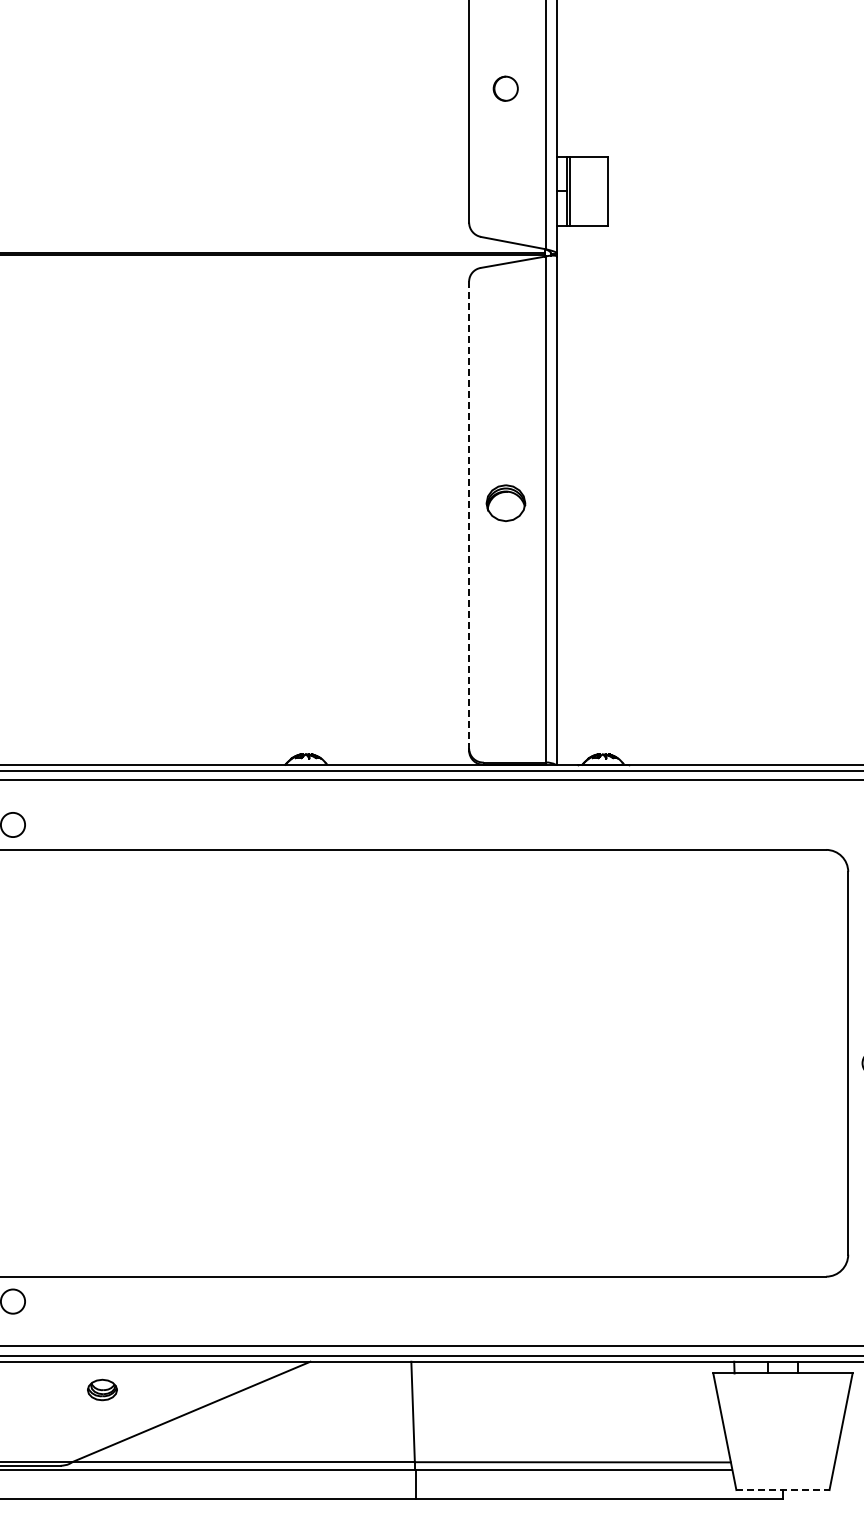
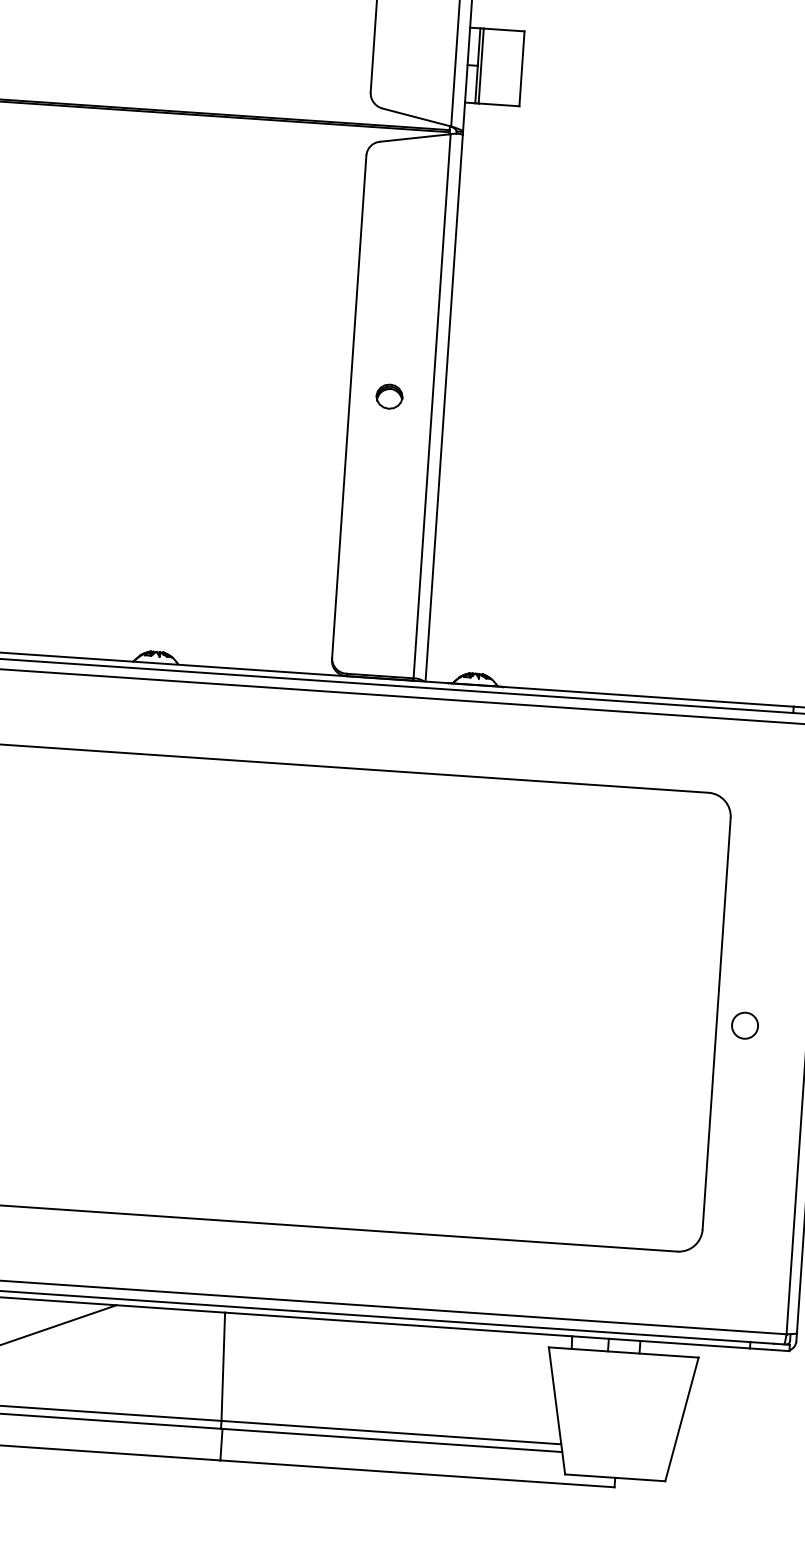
part: (505, 503) -> (389, 396), size x0.62
line: (469, 515) -> (349, 407), dashed -> solid
line: (782, 1490) -> (614, 1478), dashed -> solid

